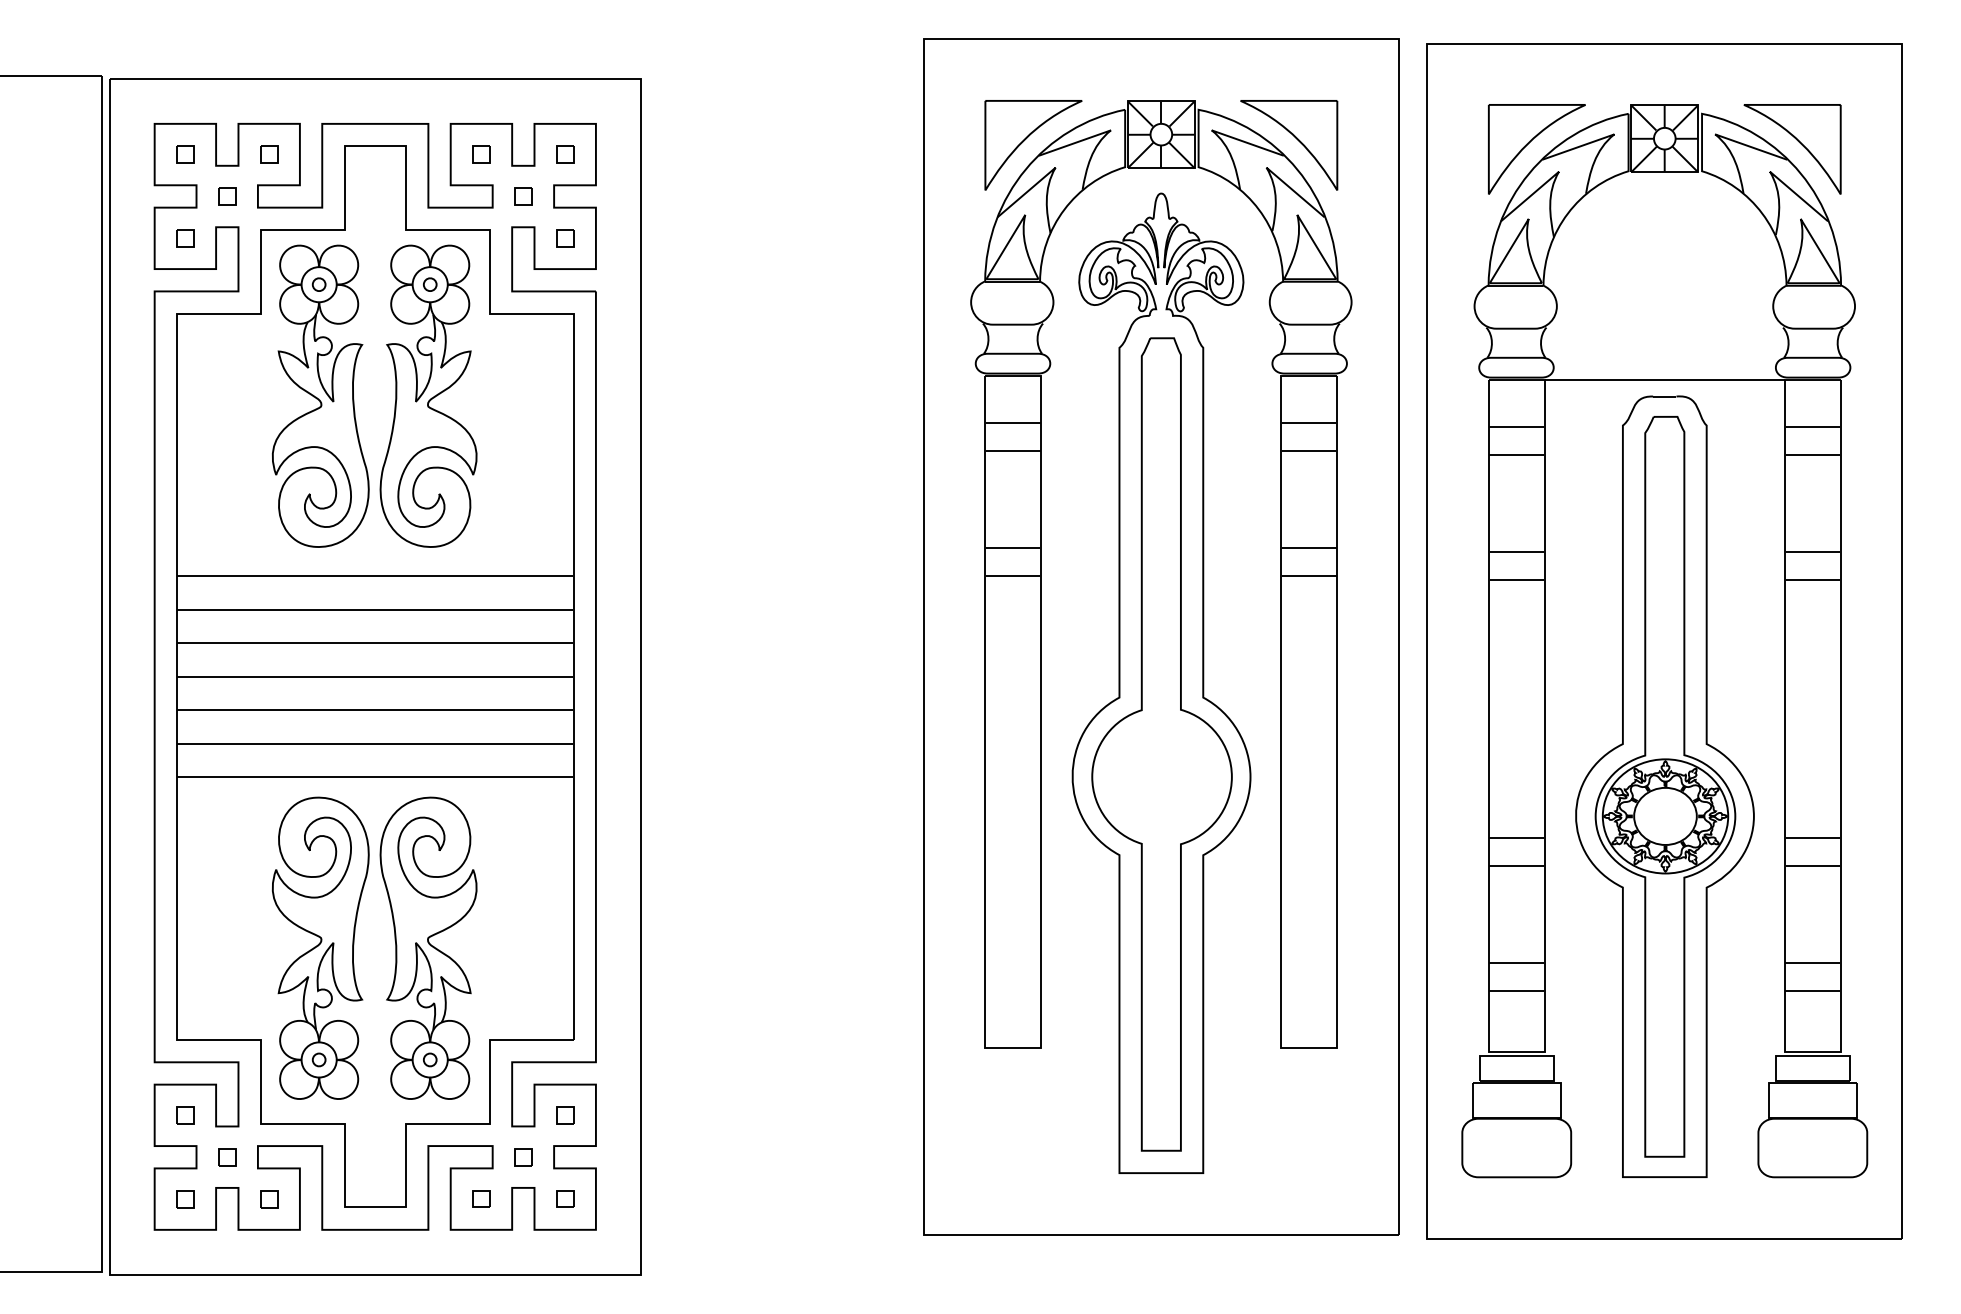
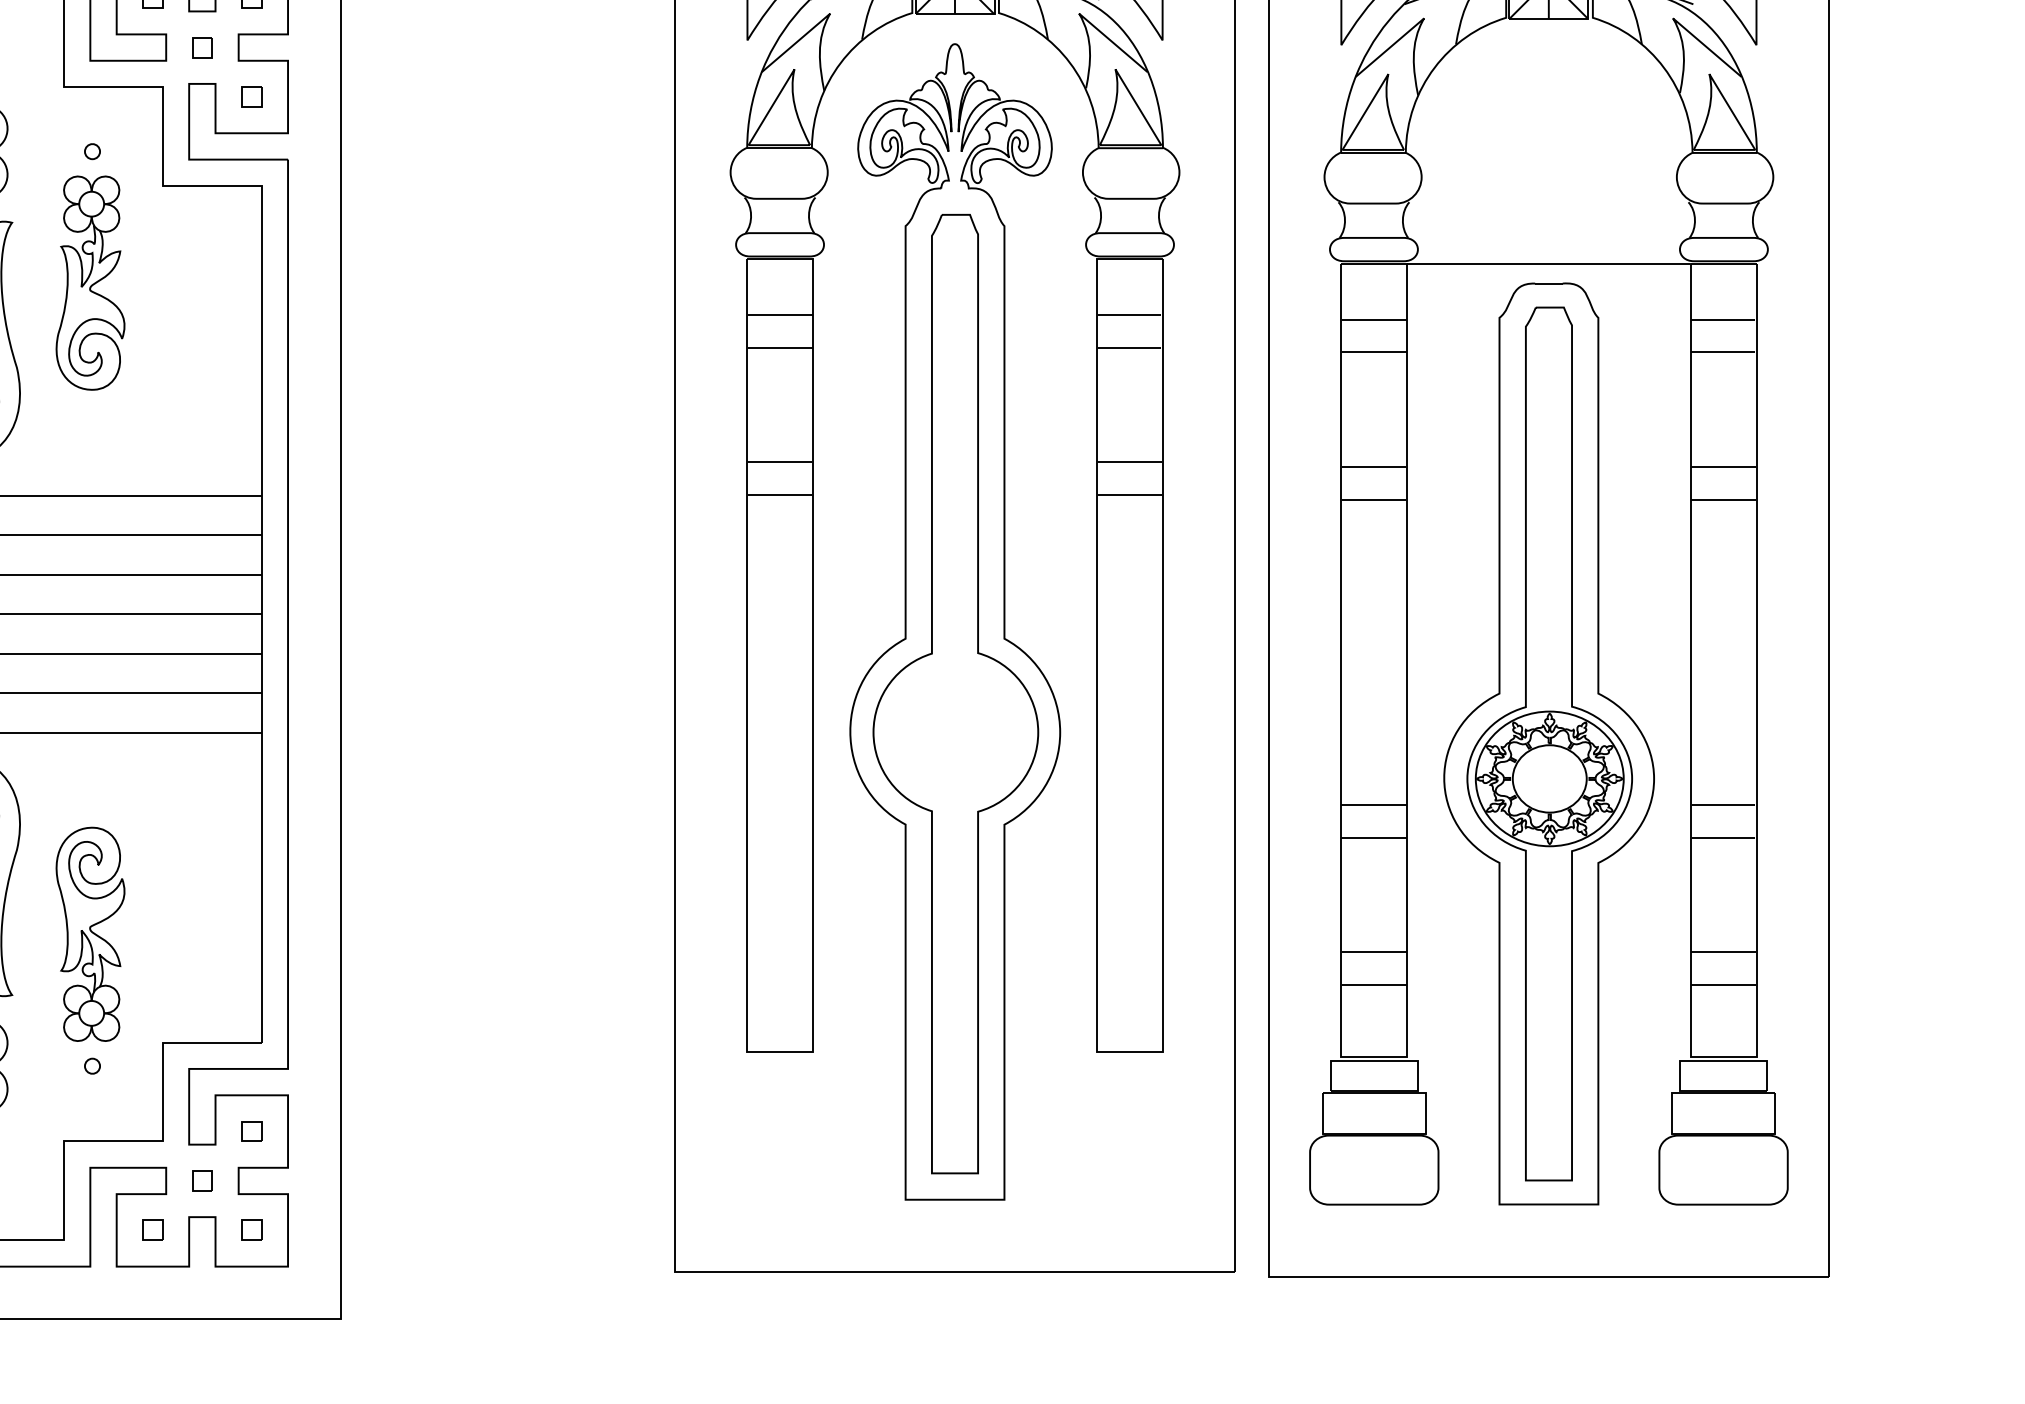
part: (428, 395) -> (90, 282), size x0.6
part: (428, 947) -> (90, 933), size x0.6

